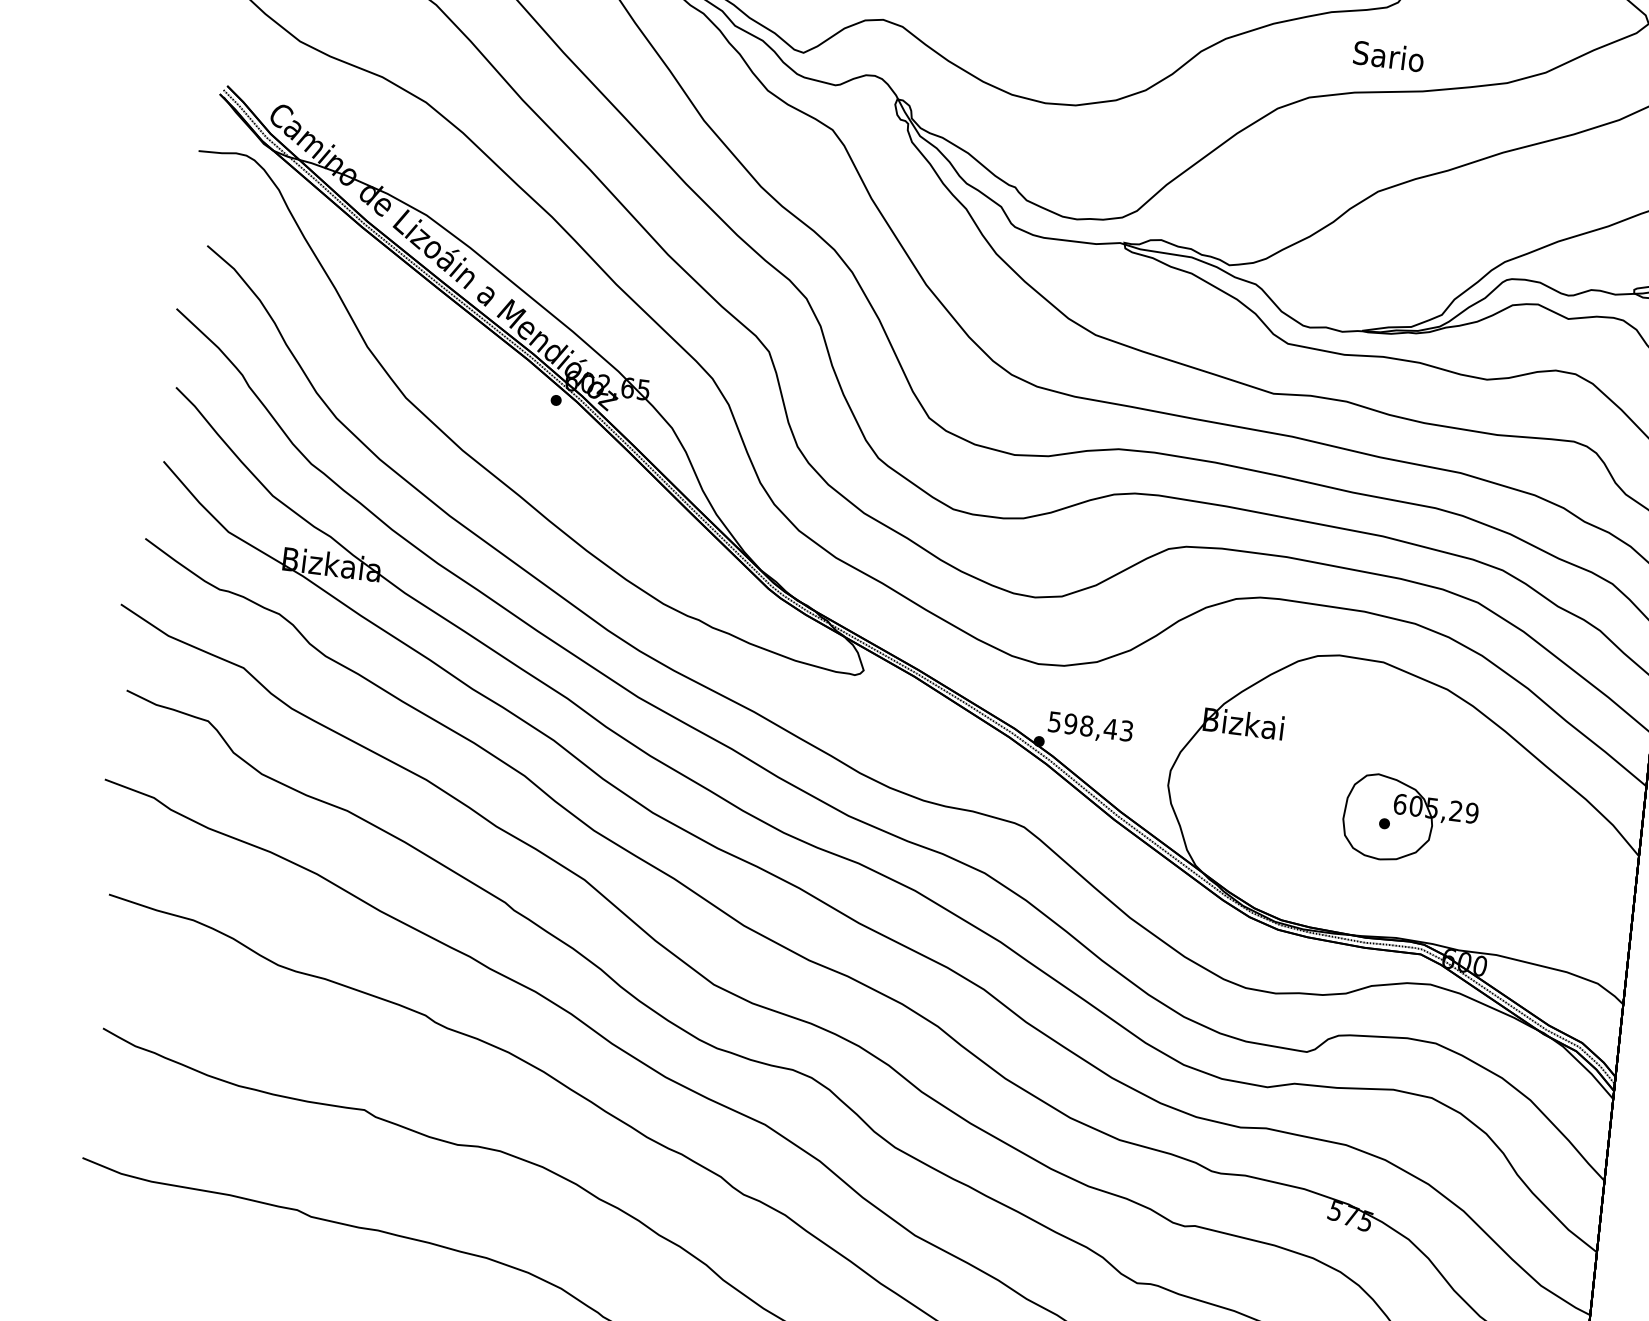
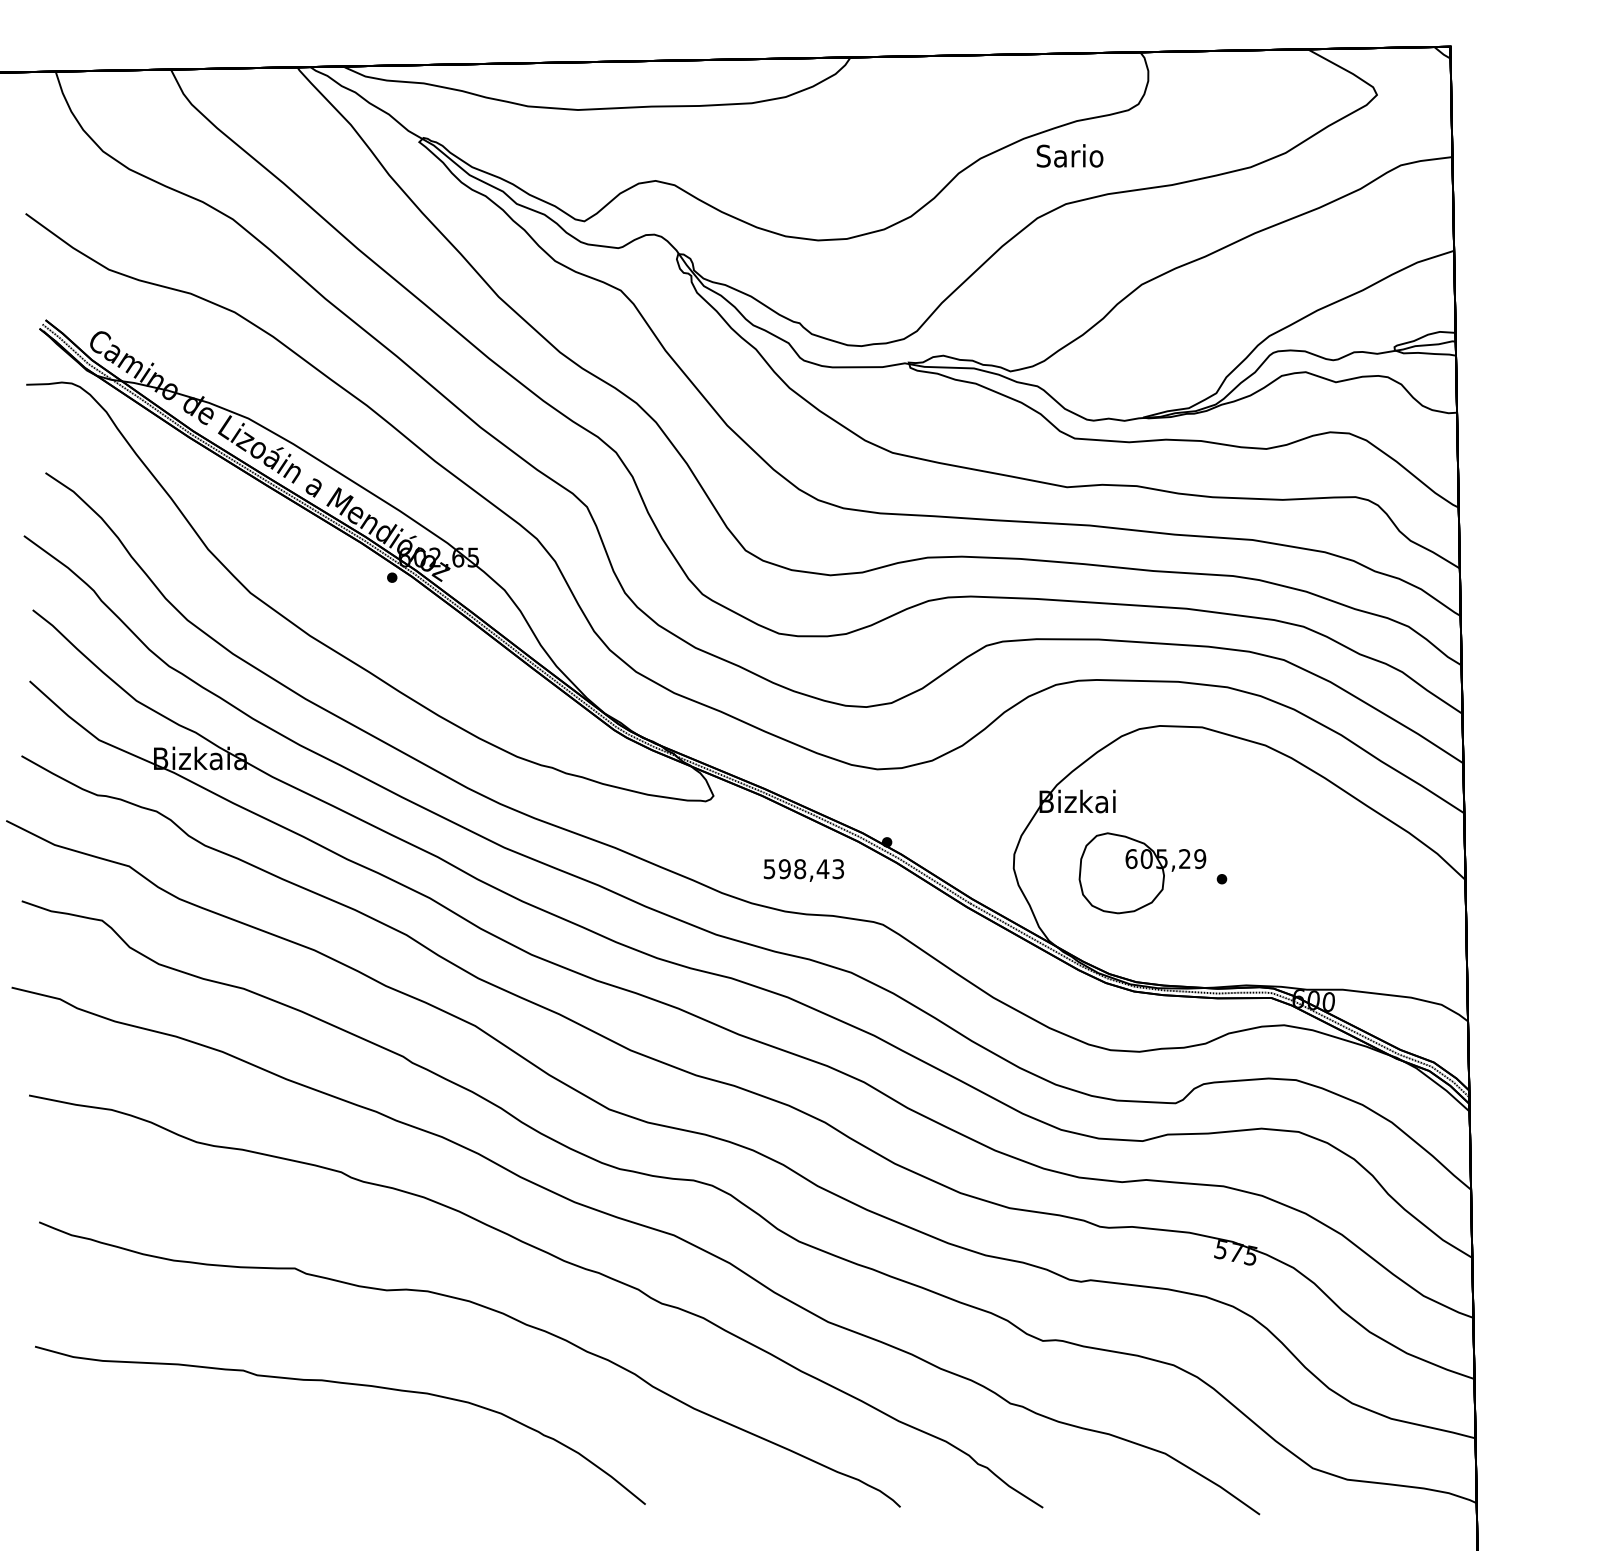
text: (1388, 55) -> (1069, 155), moved
text: (1090, 727) -> (803, 870), moved
part: (1409, 820) -> (1142, 873), moved

